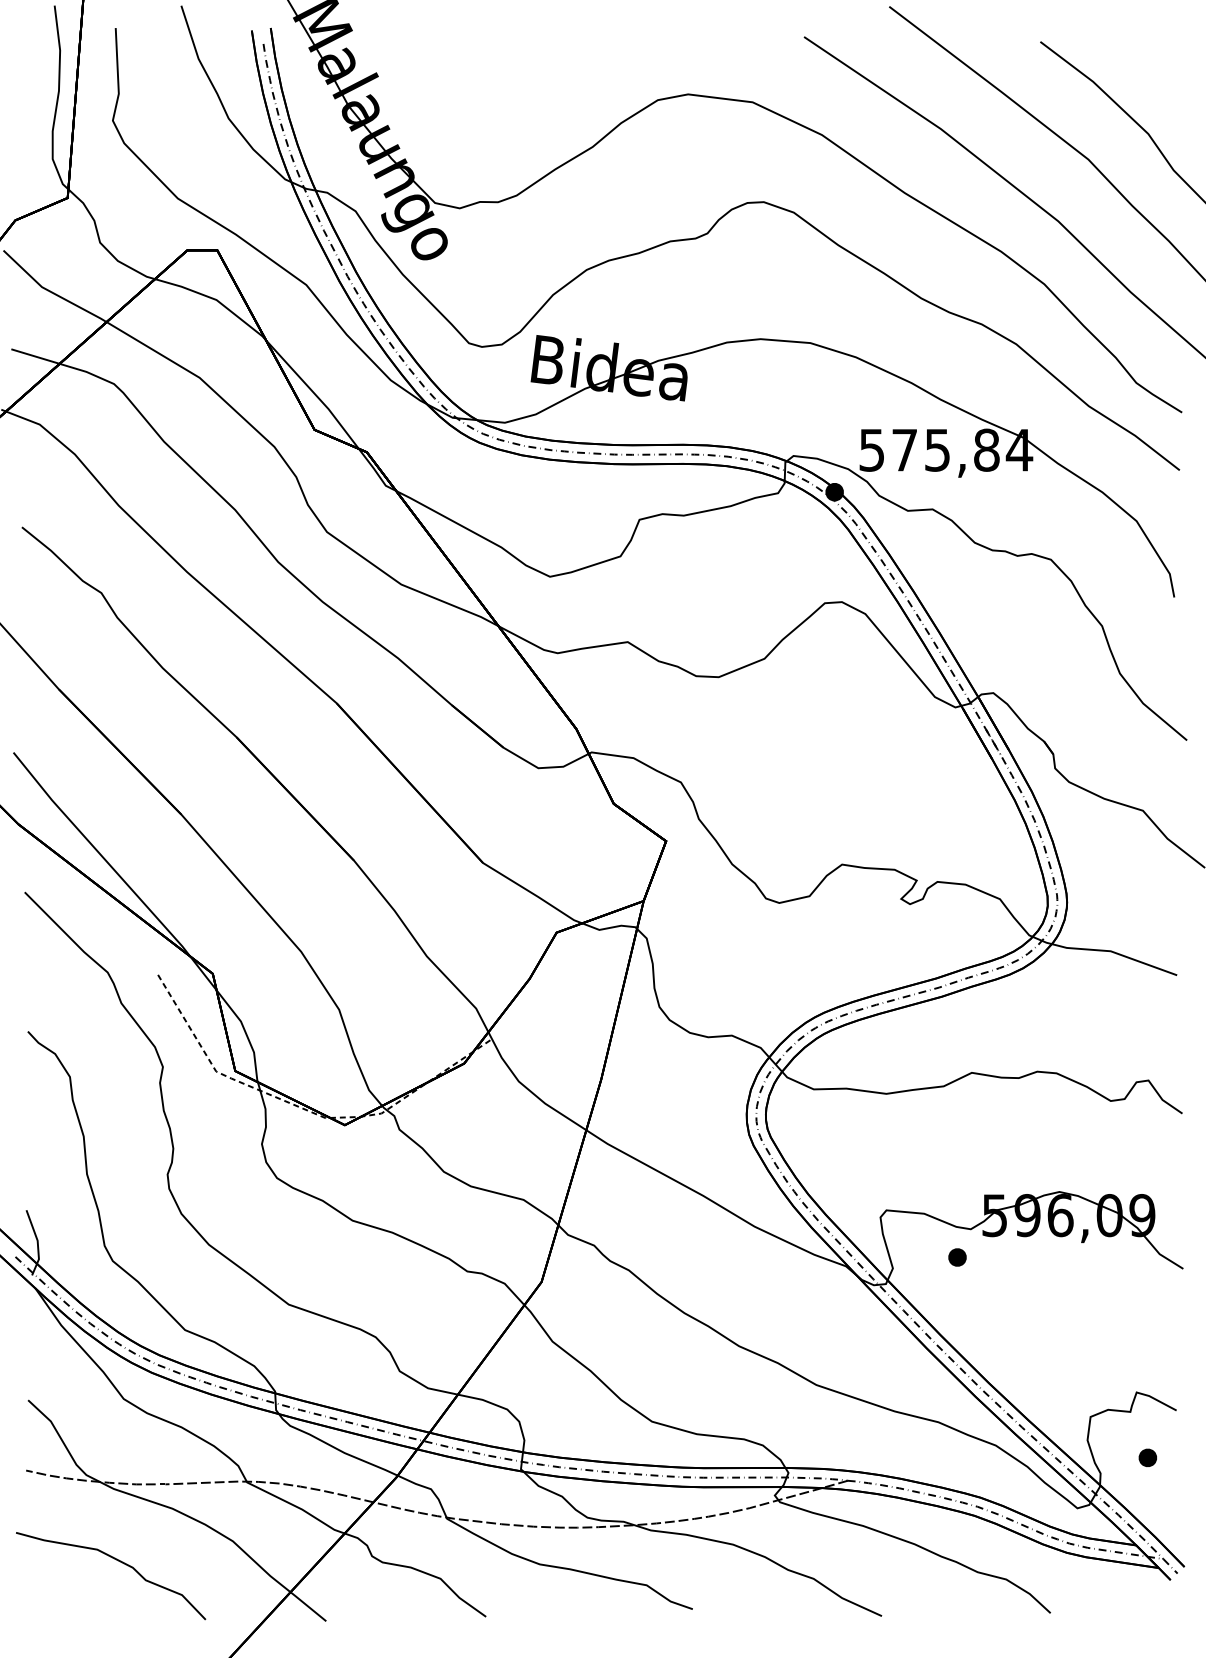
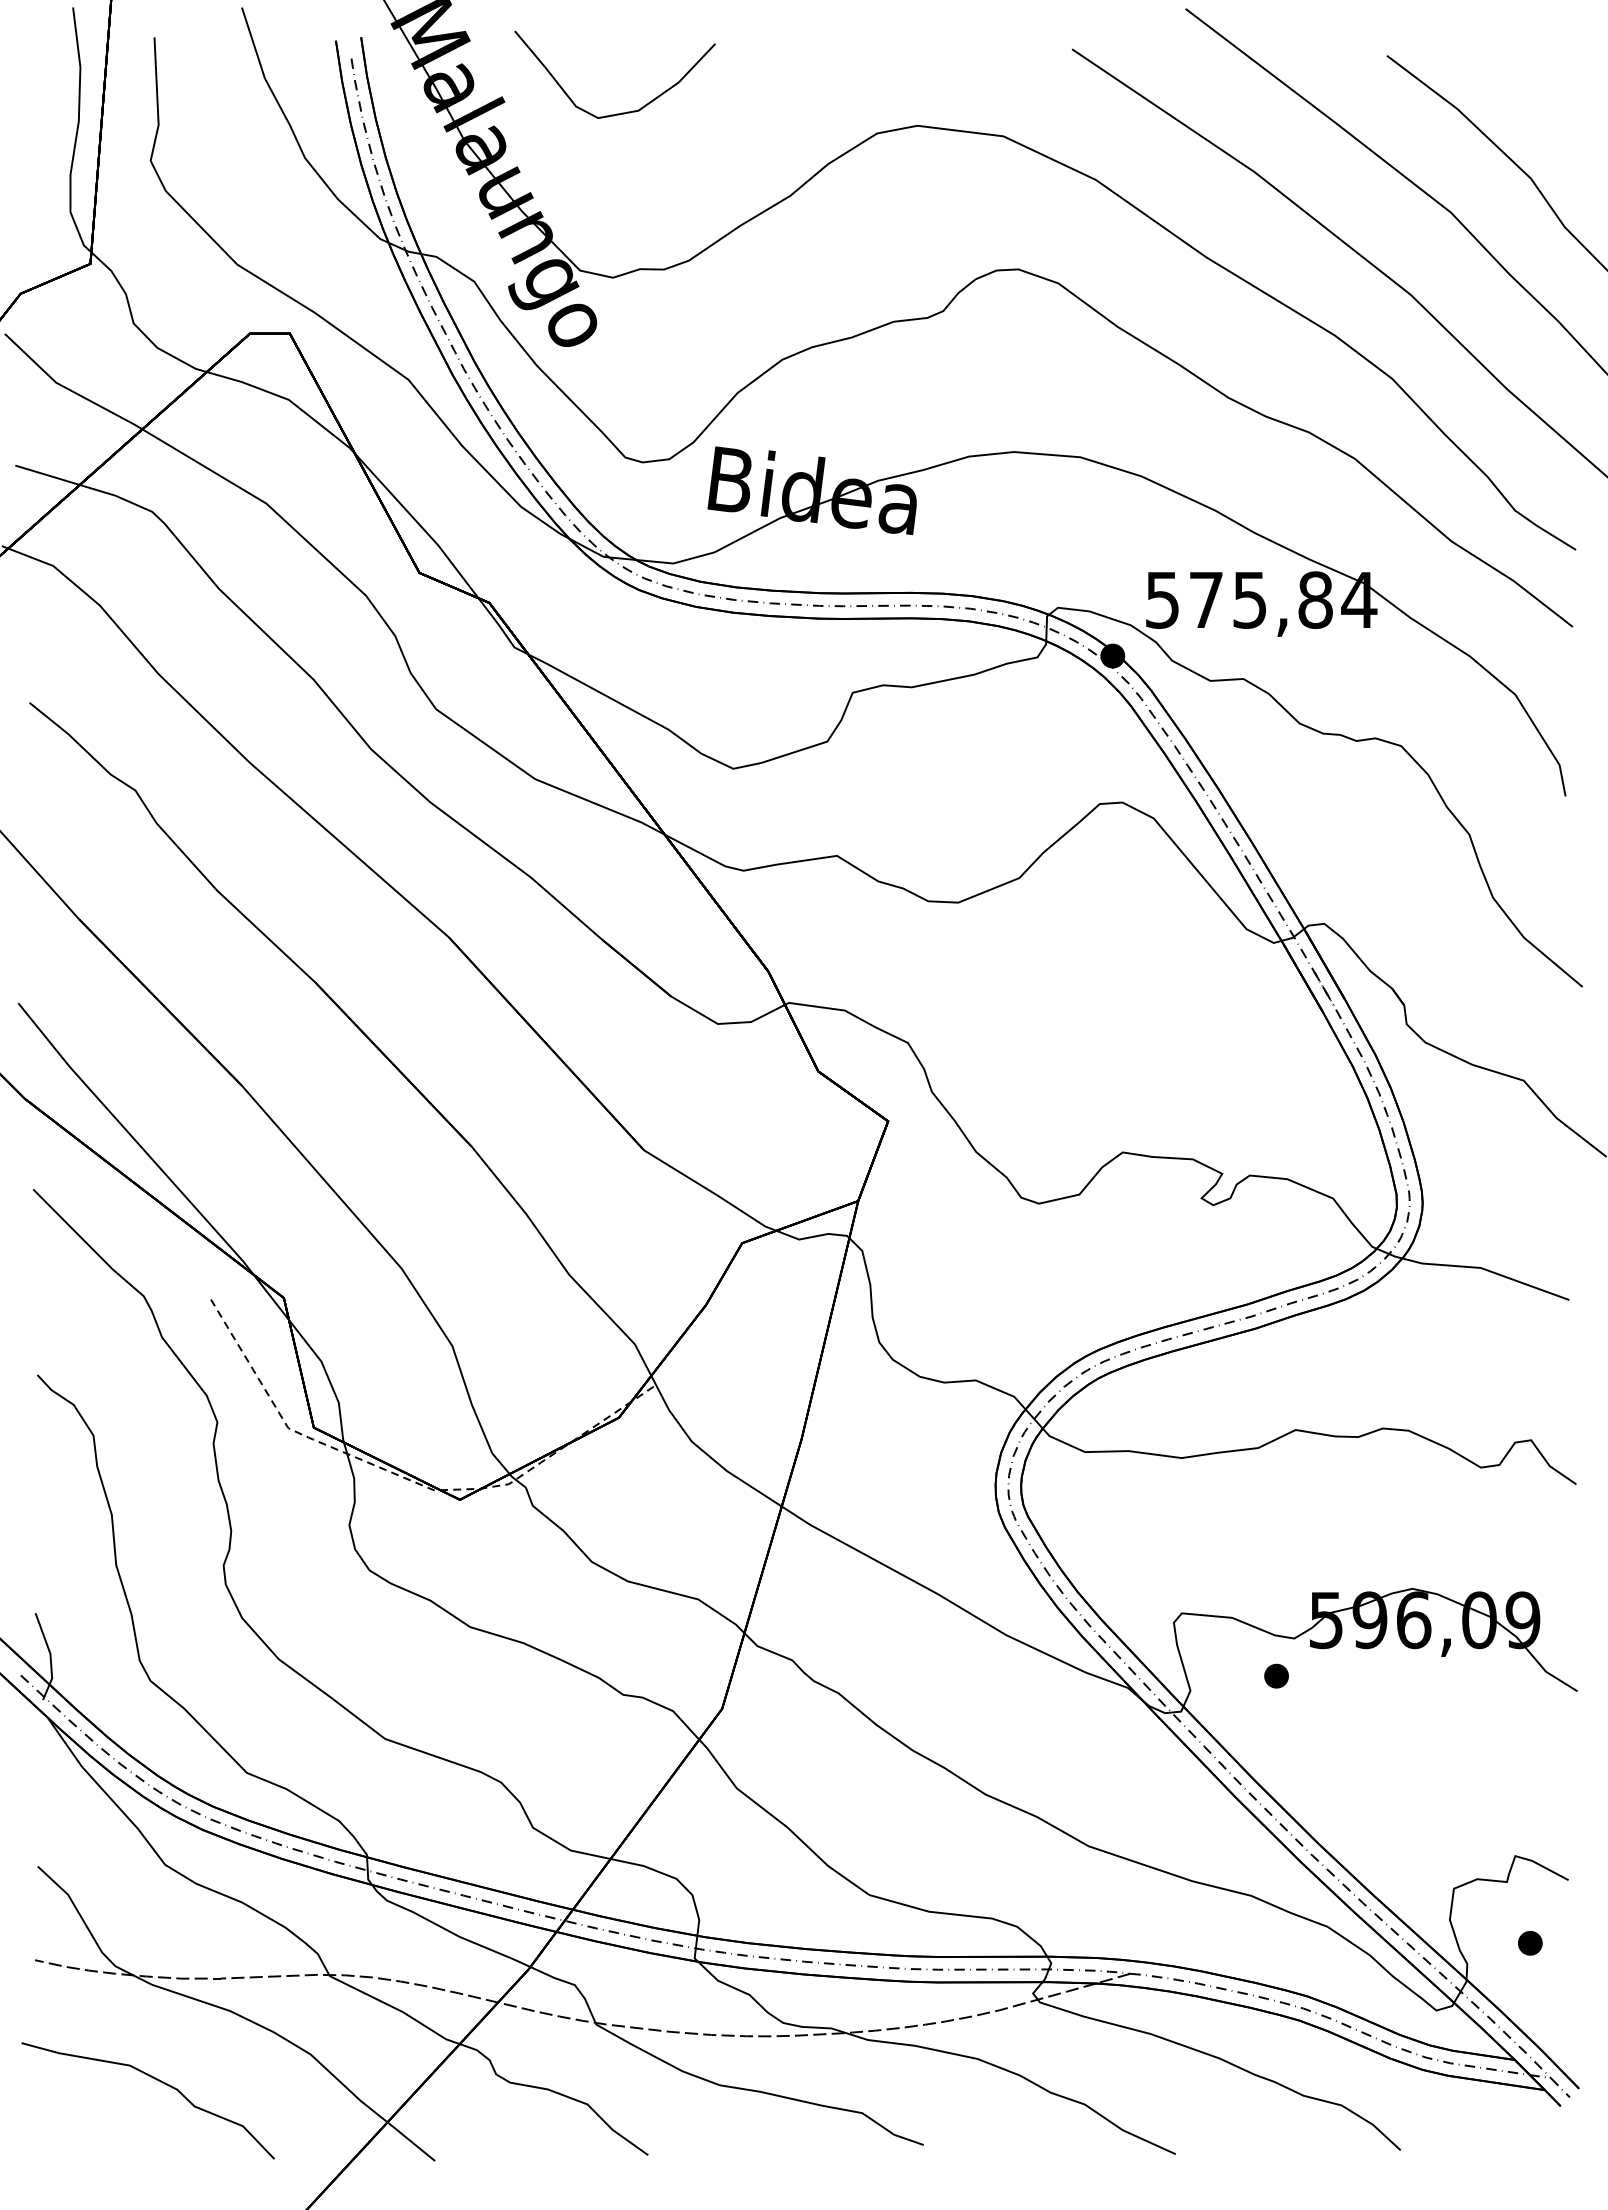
curve: (466, 84) -> (621, 112), added

